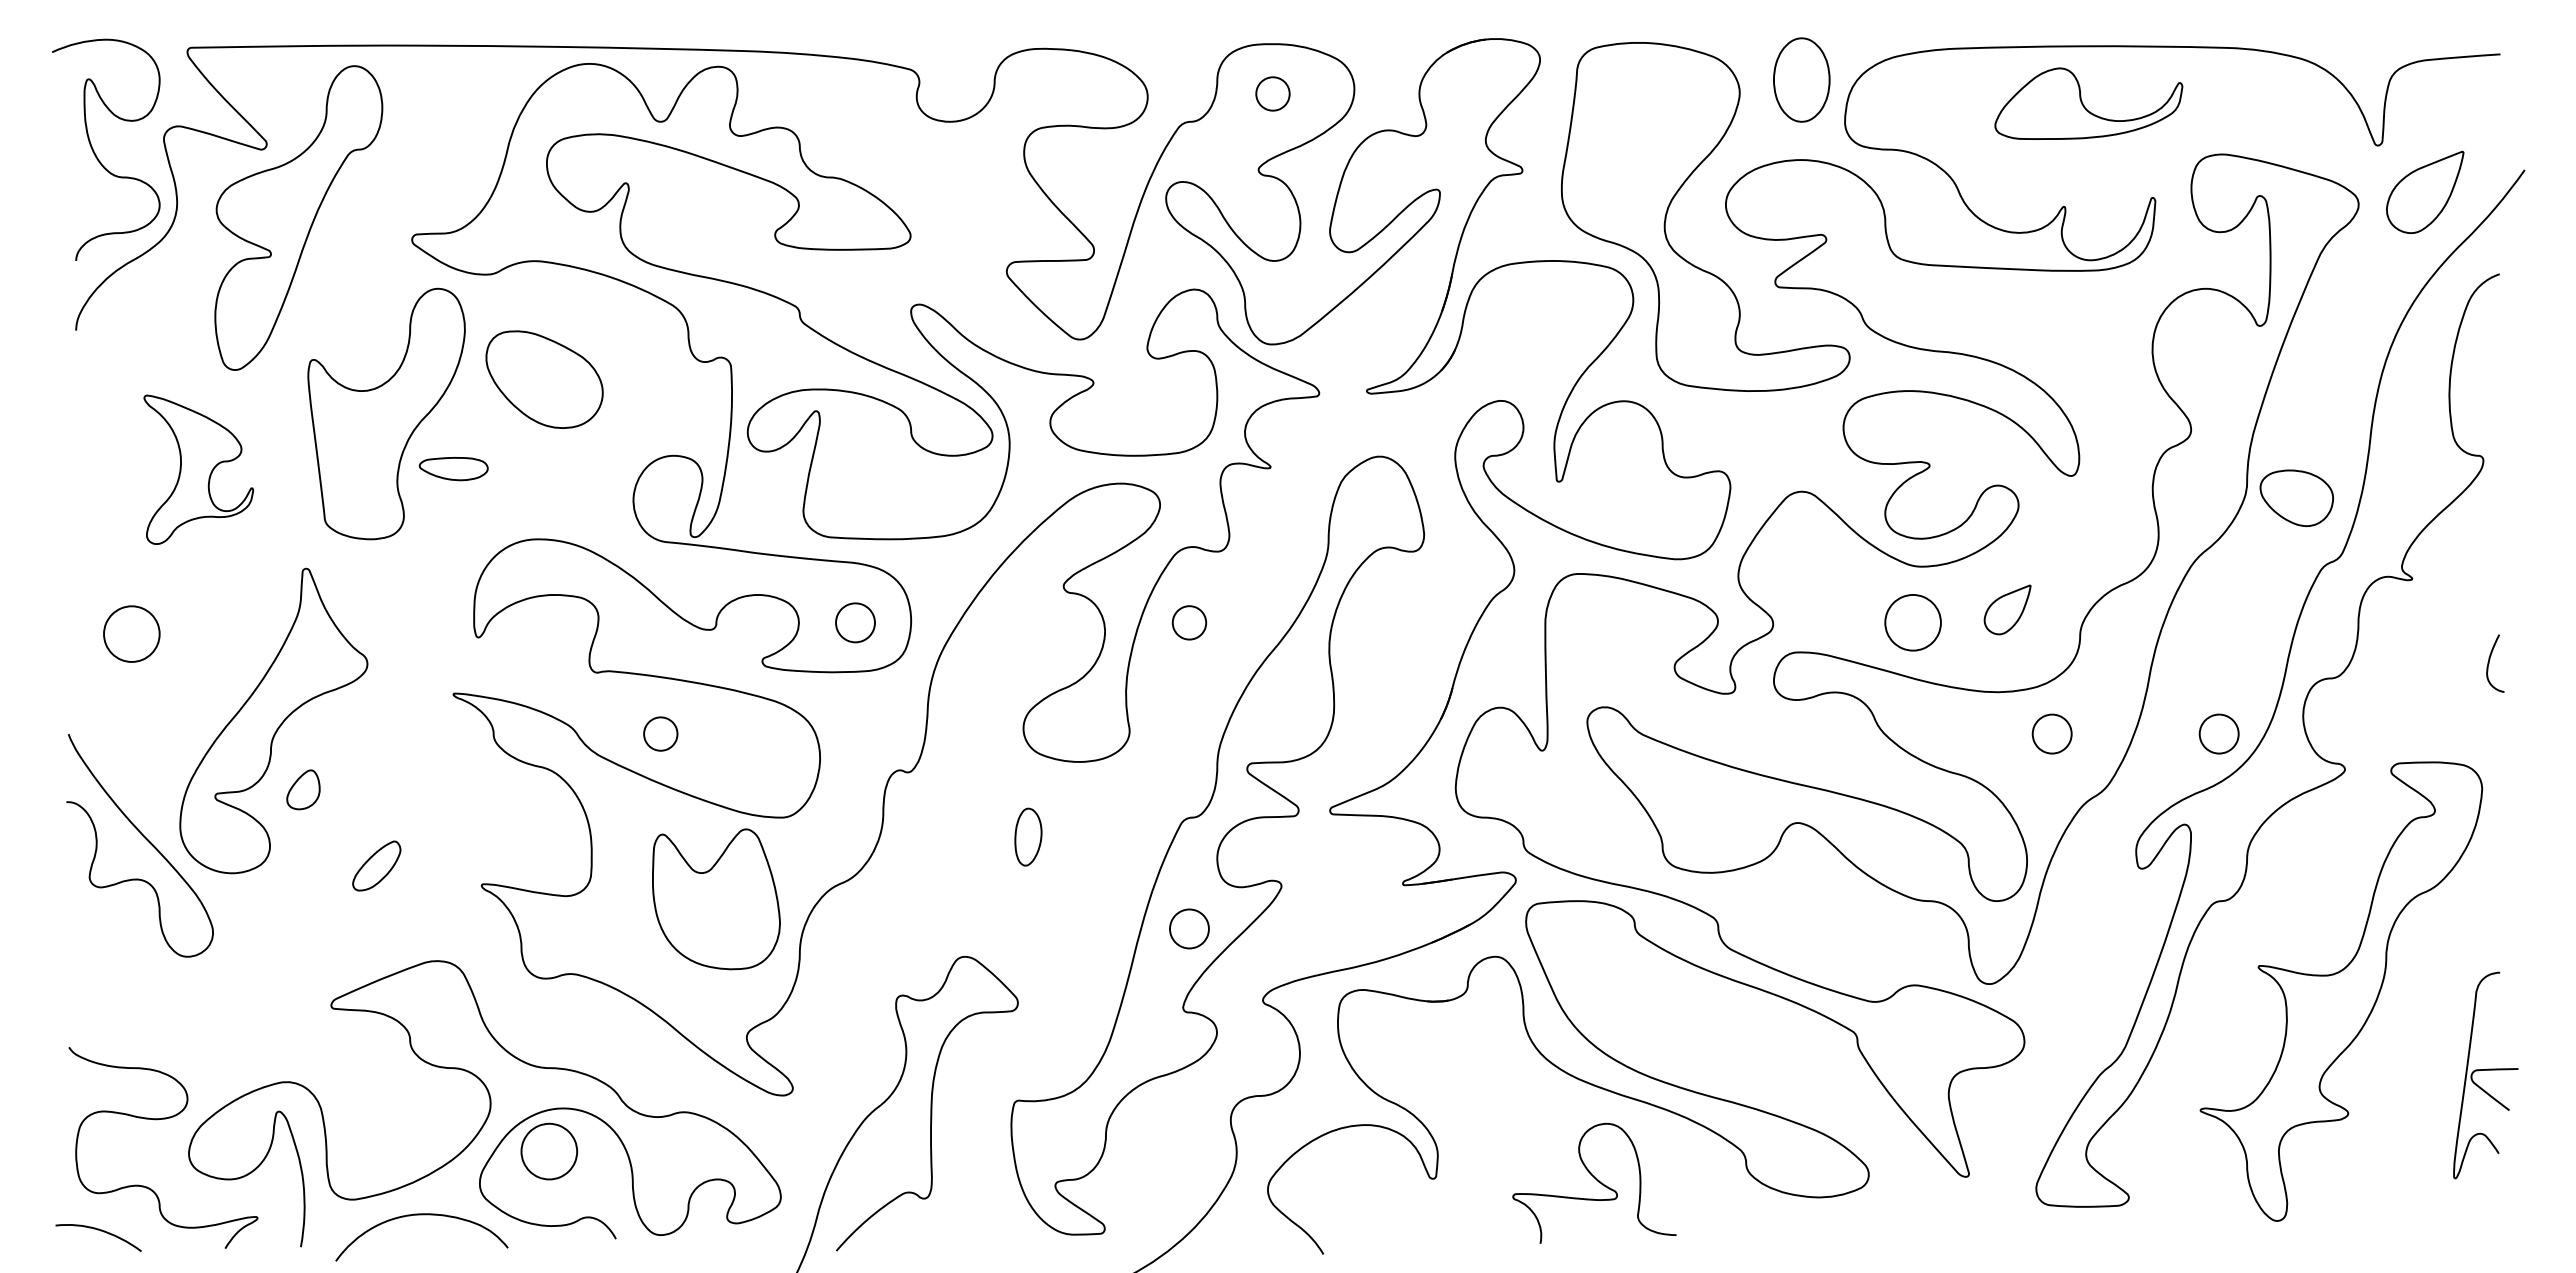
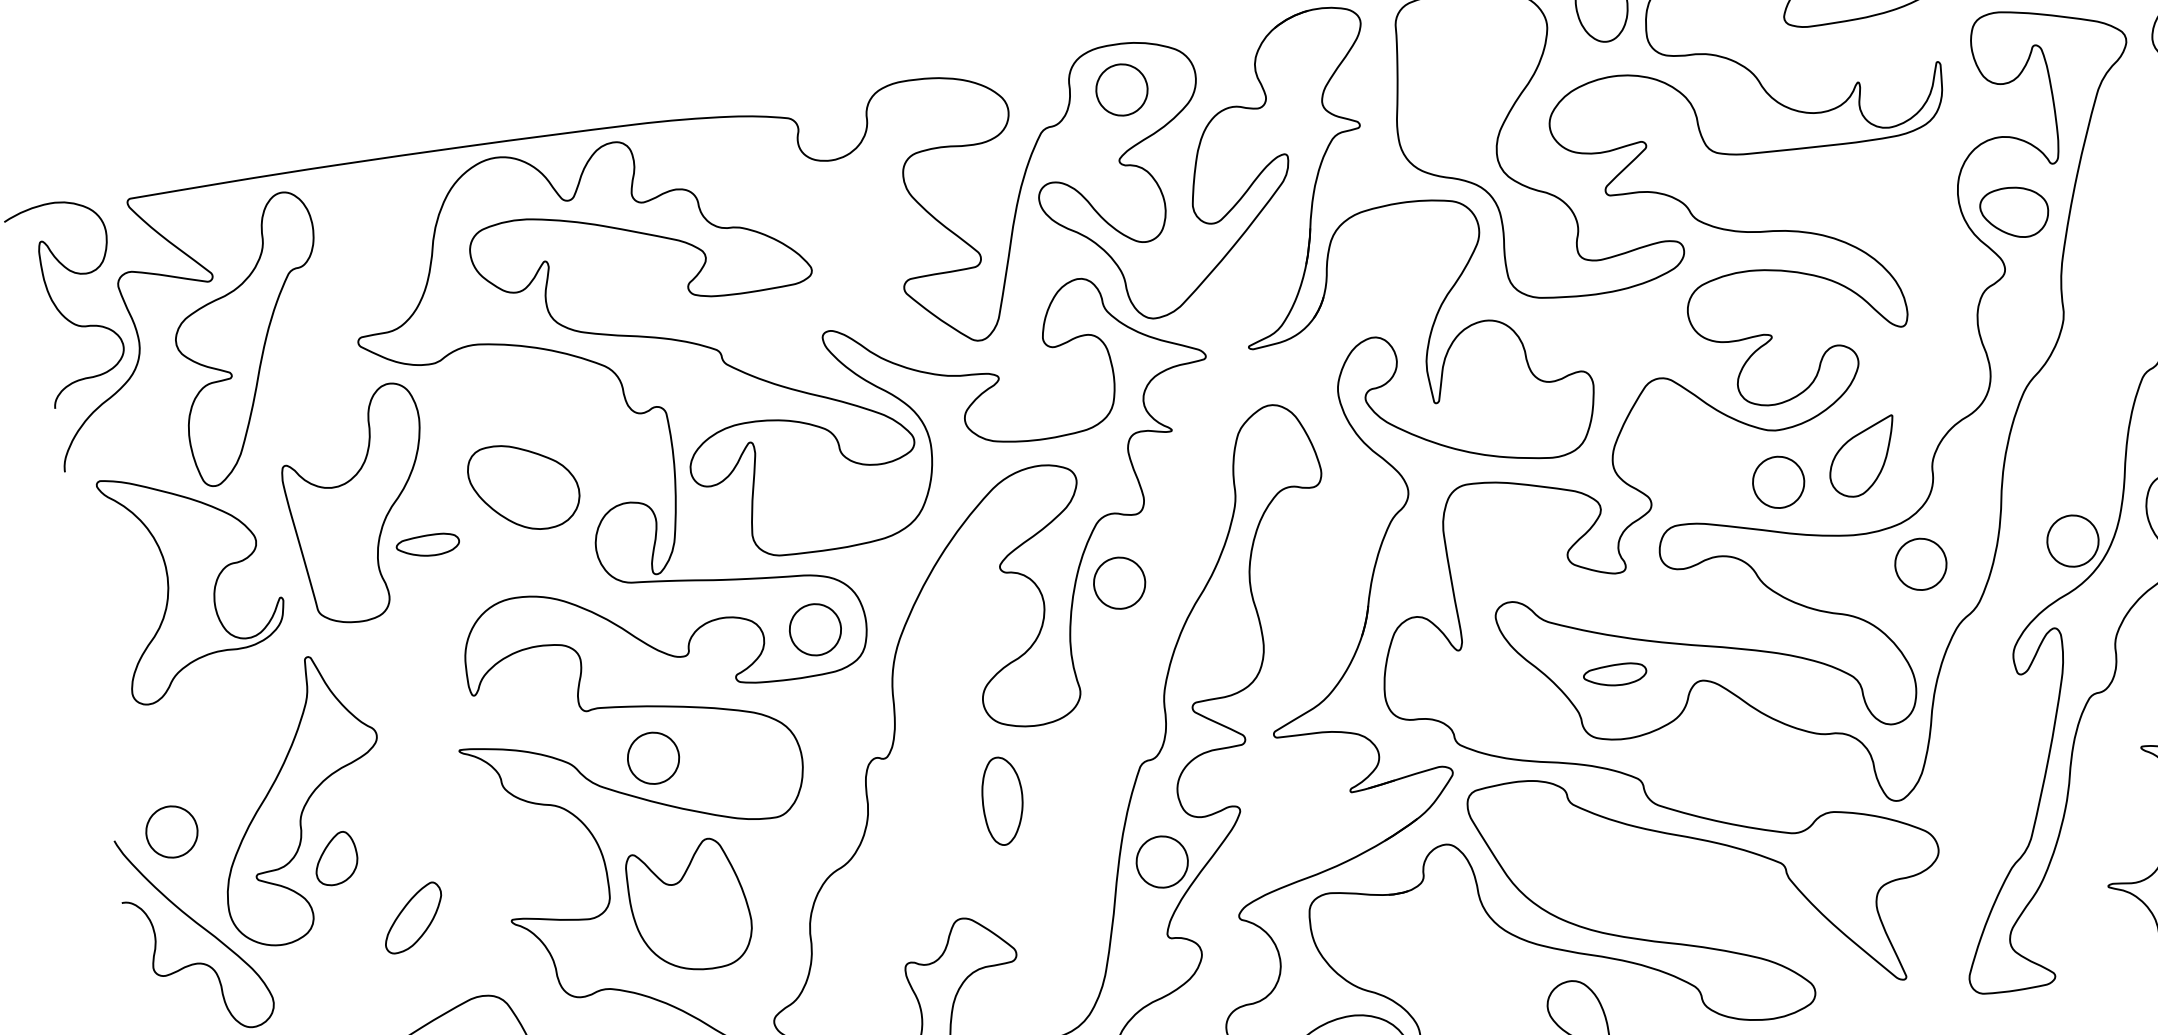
part: (1272, 93) -> (1121, 89), size x1.67
part: (544, 379) -> (524, 486), moved
part: (198, 469) -> (195, 581), size x1.67
part: (2296, 497) -> (2014, 212), moved
part: (2007, 609) -> (1862, 457), size x1.67
part: (855, 622) -> (815, 629), size x1.43
part: (1189, 622) -> (1119, 582), size x1.67
part: (131, 633) -> (171, 831), moved
part: (660, 733) -> (653, 757), size x1.67
part: (2051, 733) -> (1920, 563), size x1.43
part: (2218, 733) -> (2072, 540), size x1.43
part: (303, 789) -> (335, 858), size x1.43
part: (1706, 803) -> (1615, 675), added
part: (1028, 836) -> (1002, 800), size x1.67
part: (376, 865) -> (413, 917), size x1.43
part: (716, 899) -> (690, 906), moved
part: (1189, 928) -> (1162, 861), size x1.43

